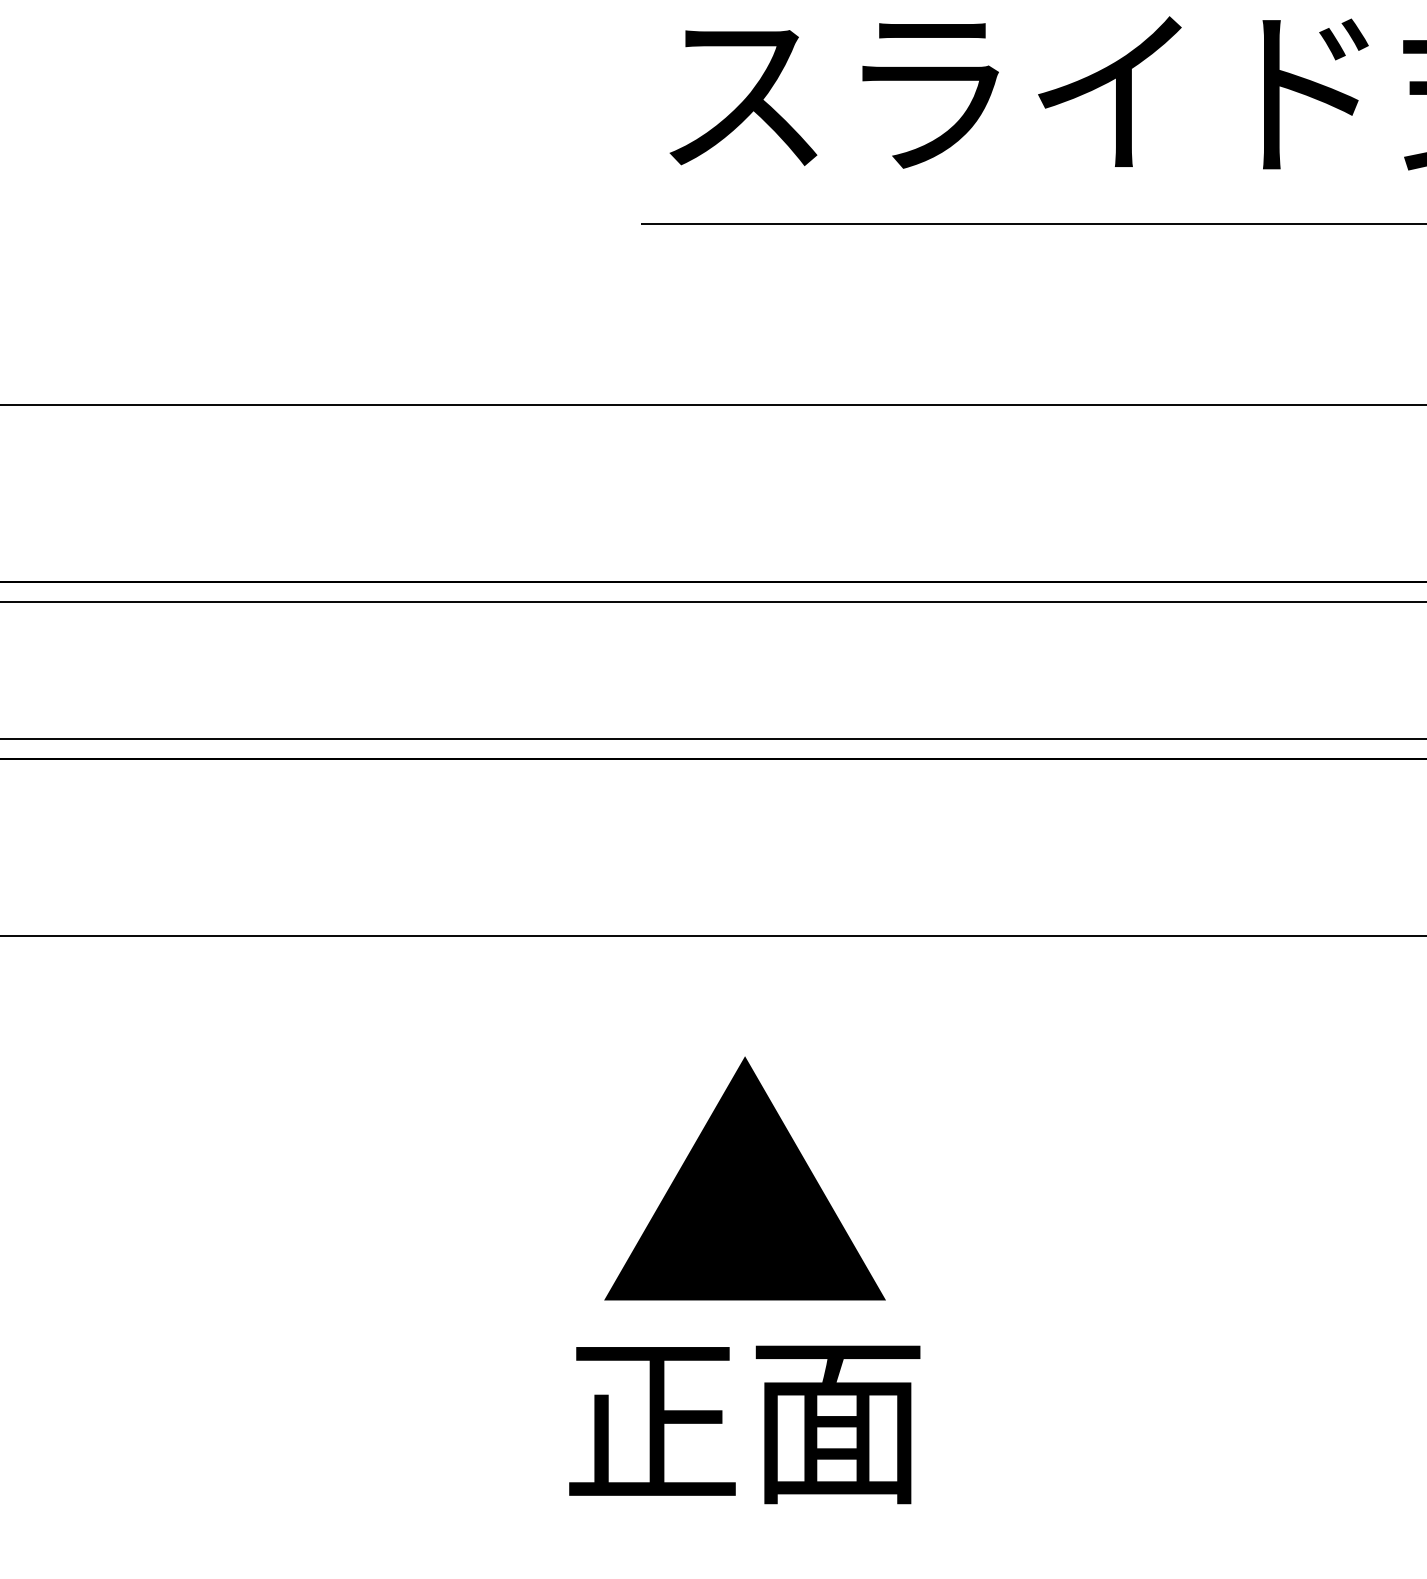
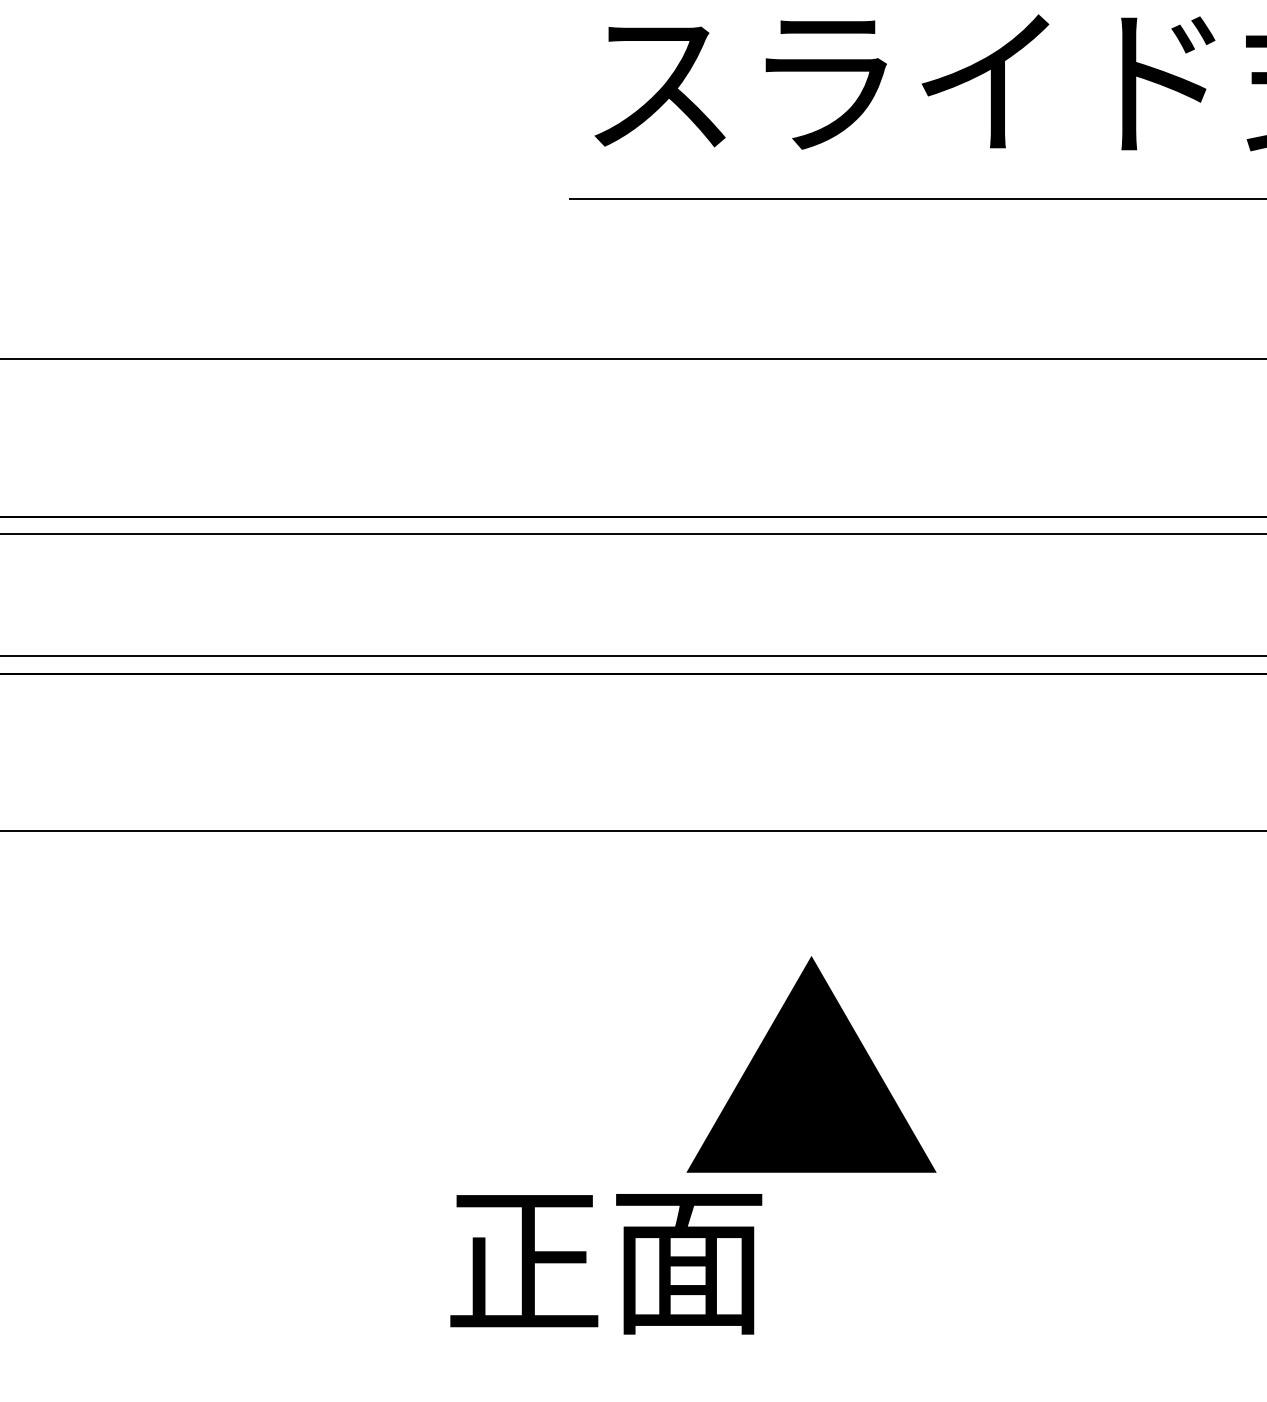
part: (745, 1178) -> (811, 1064), moved
text: (745, 1425) -> (606, 1264), moved

